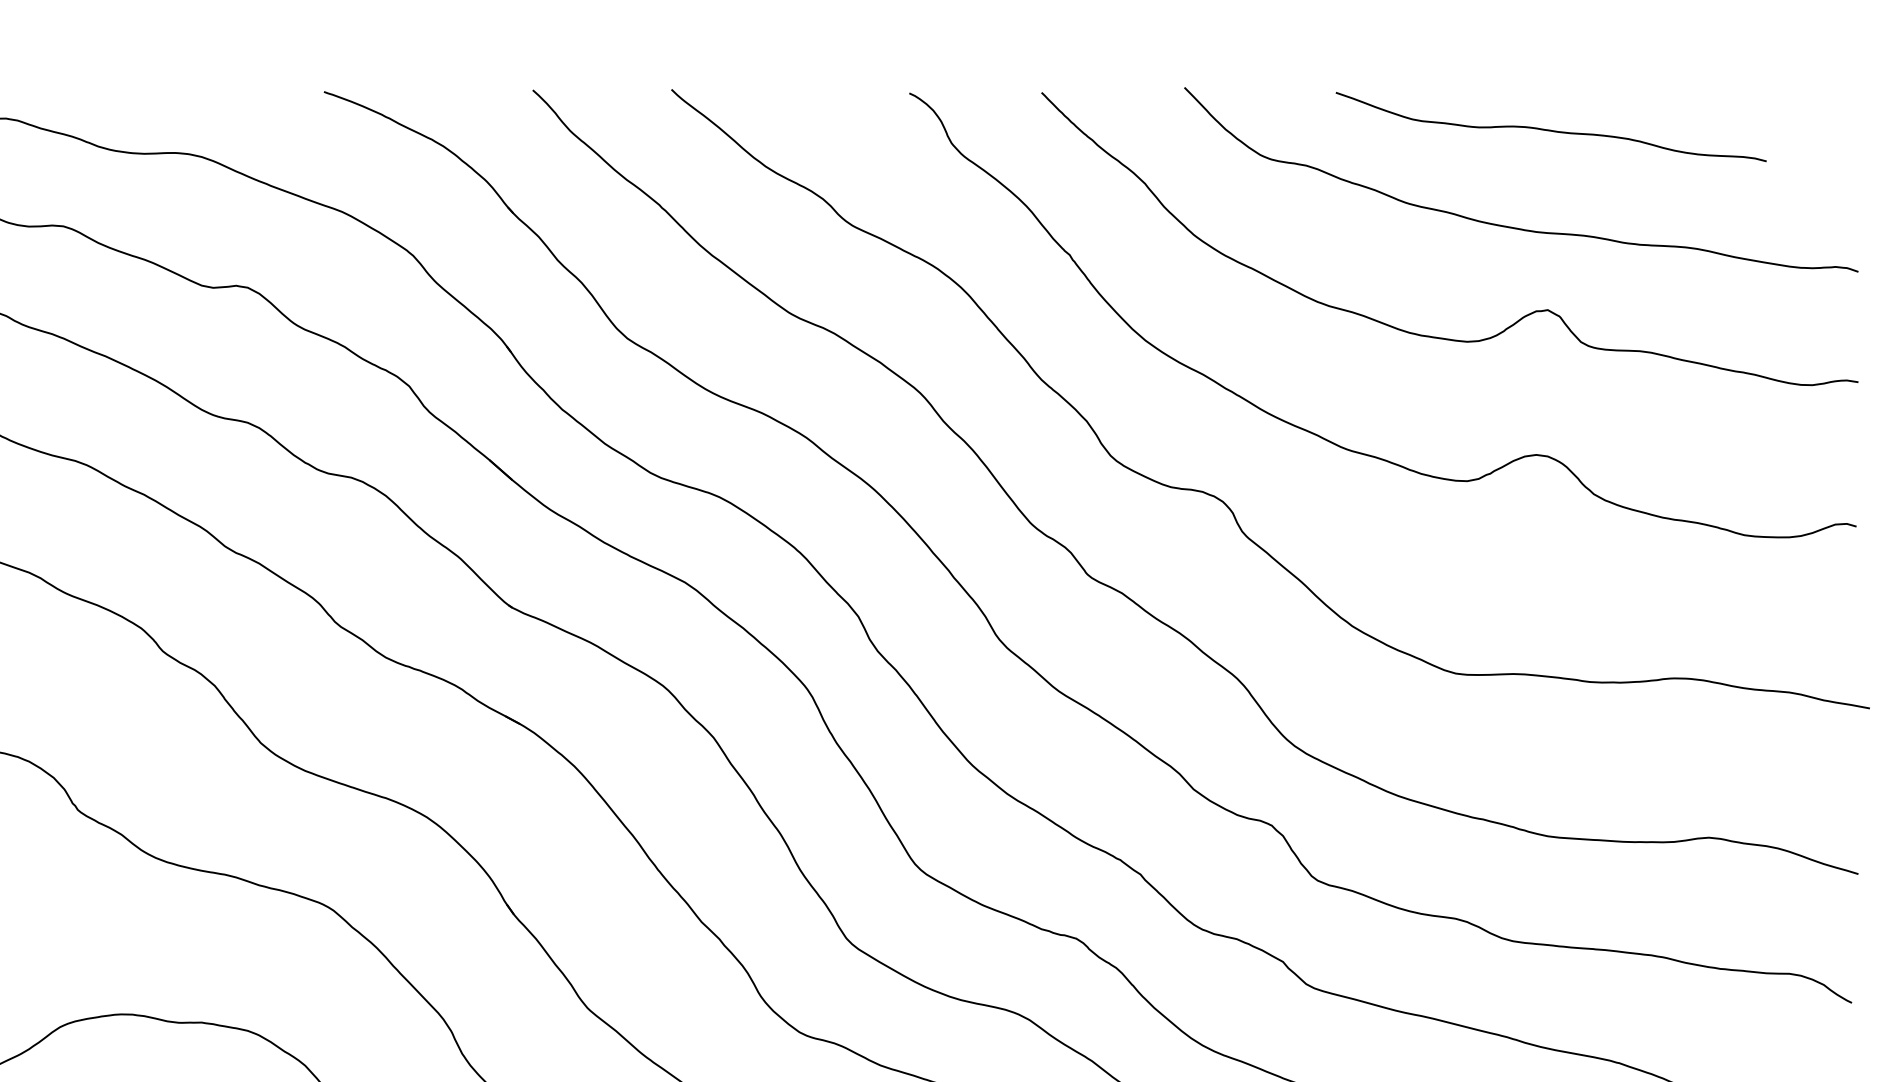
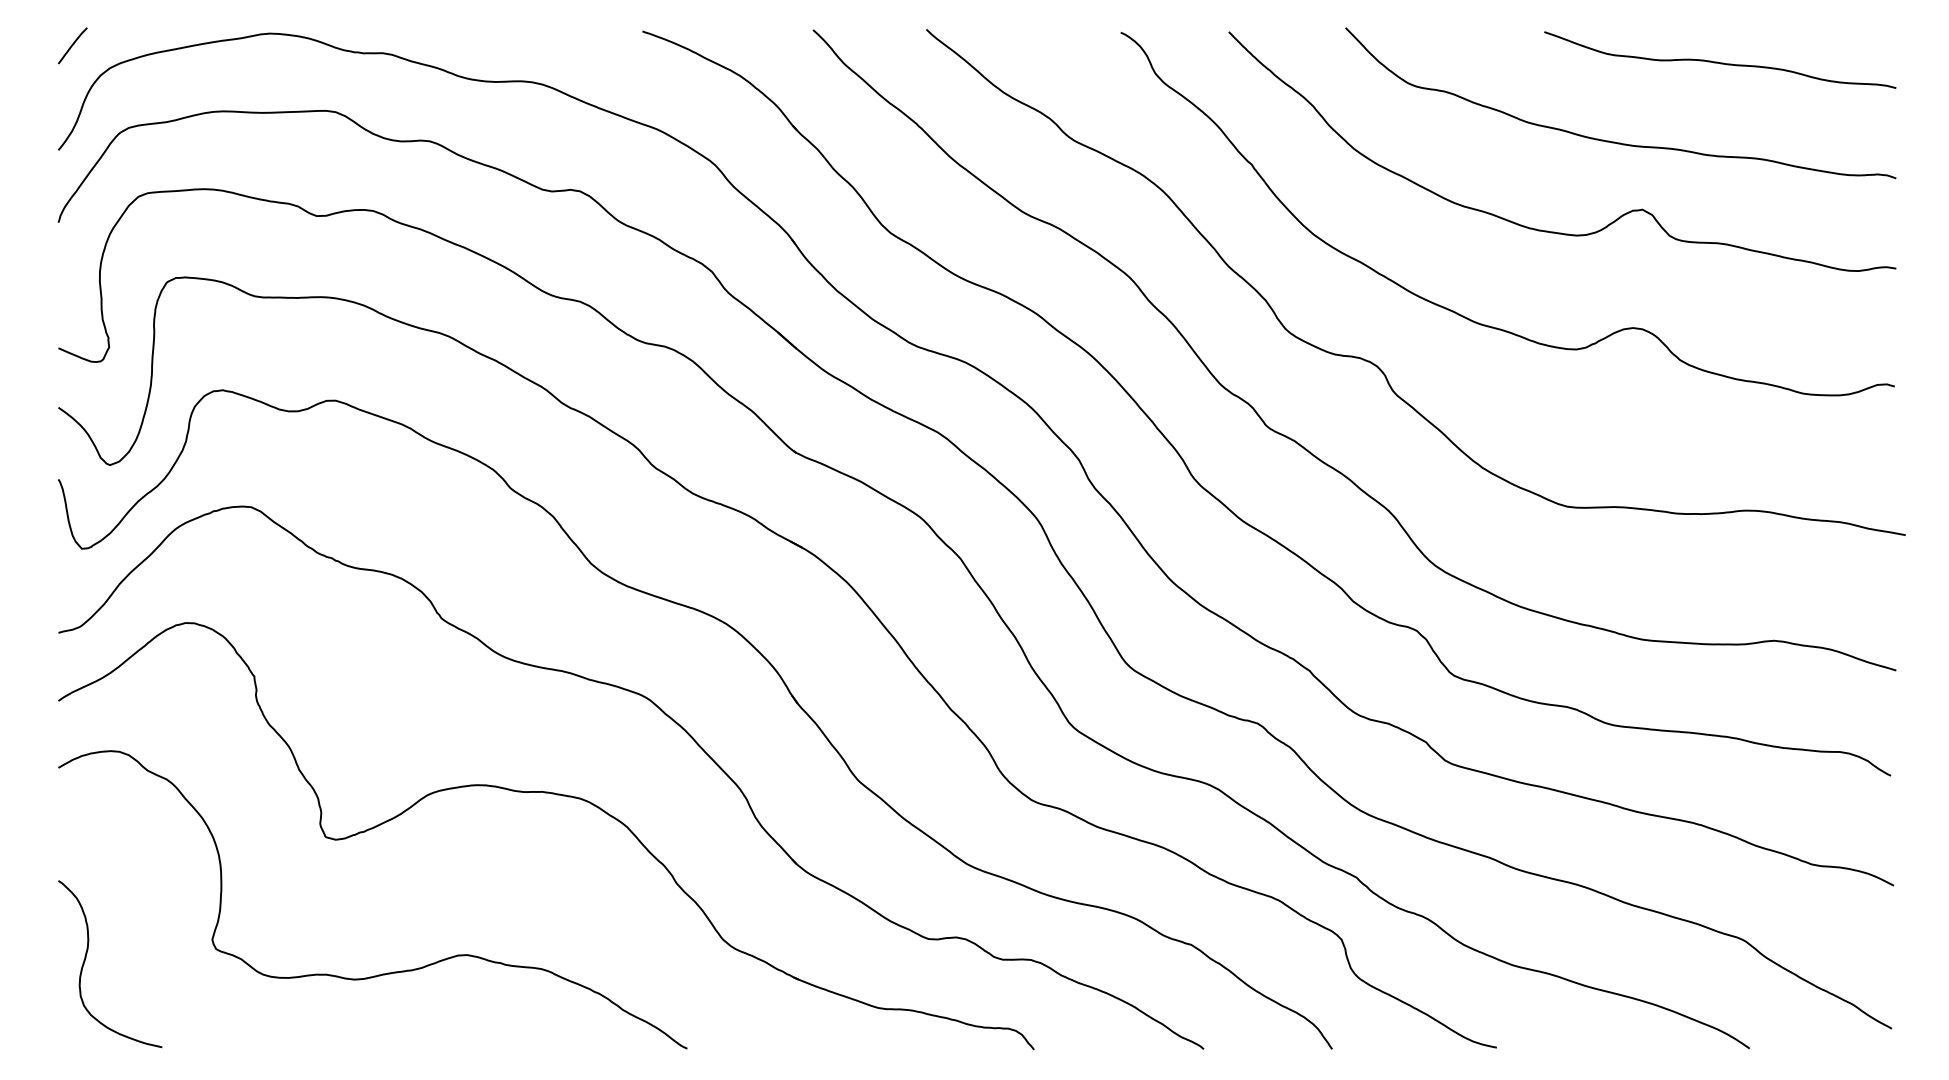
curve: (1551, 129) -> (1720, 62), moved

